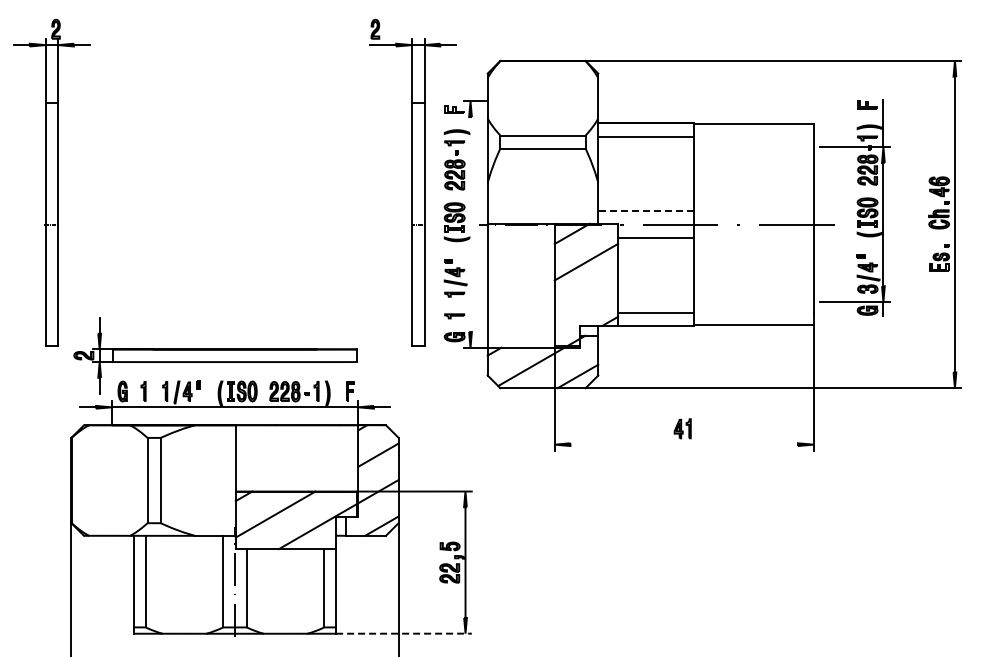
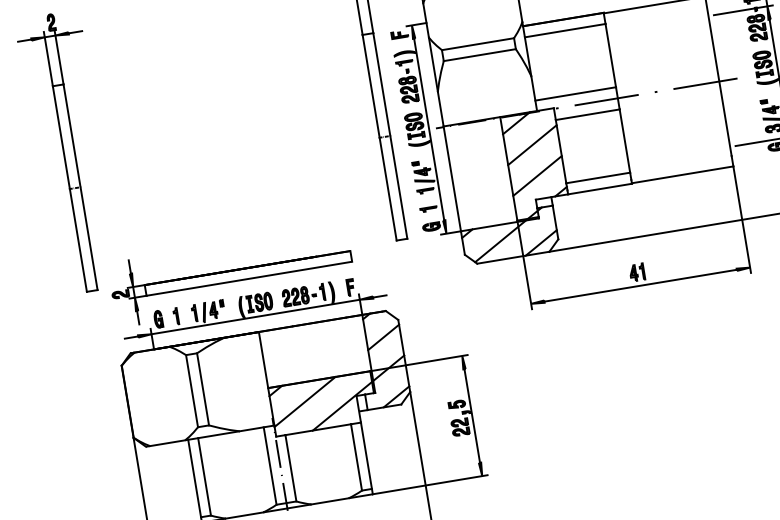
line: (645, 211) -> (575, 94), dashed -> solid
line: (470, 224) -> (429, 129), added
line: (586, 298) -> (537, 175), added
line: (683, 444) -> (640, 285), added
line: (403, 633) -> (429, 484), dashed -> solid

